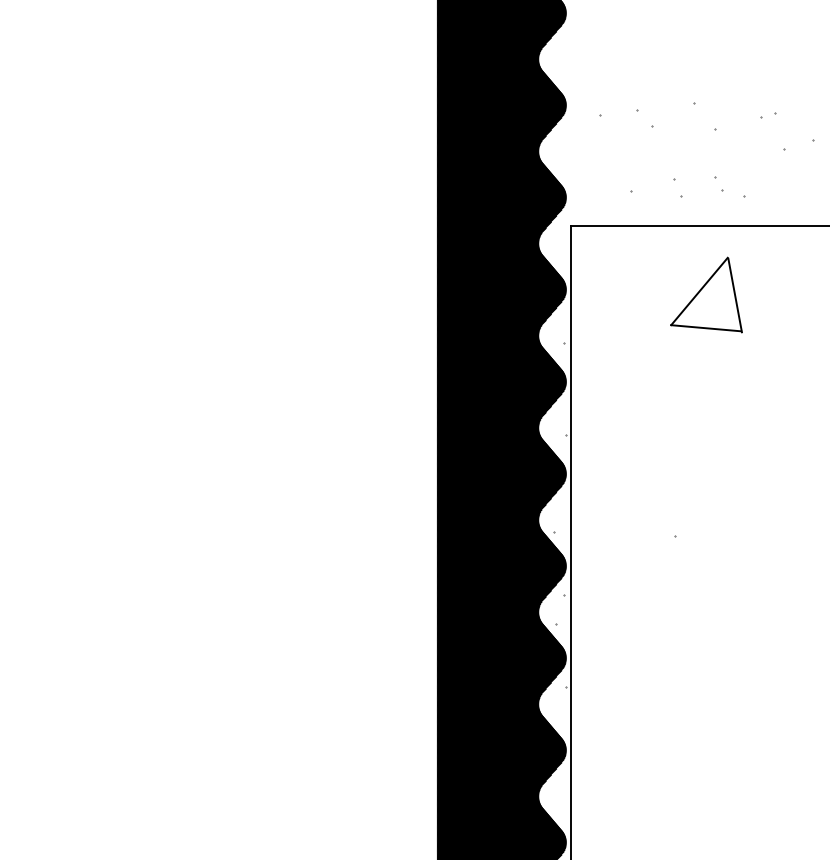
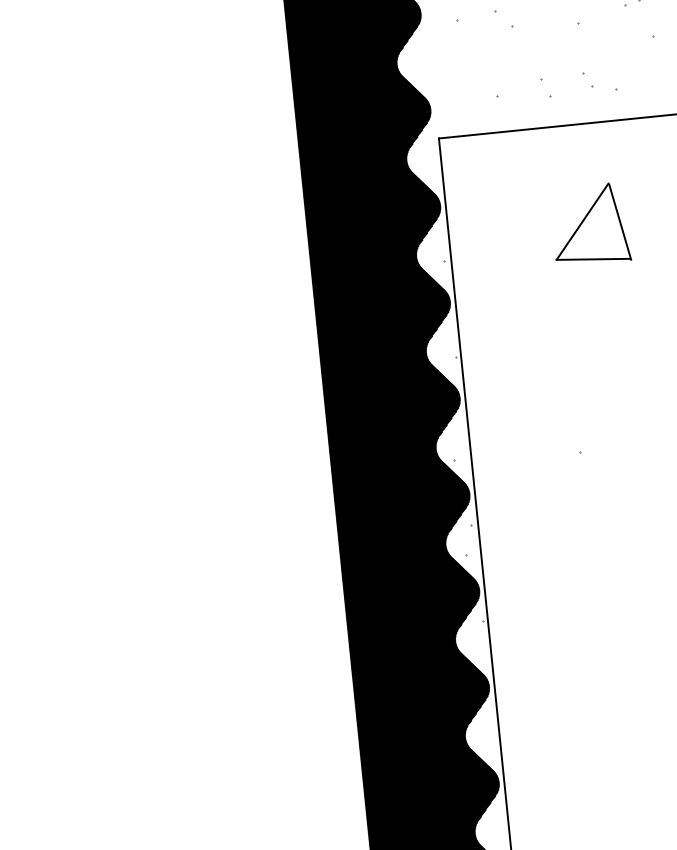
part: (706, 294) -> (590, 224), moved

